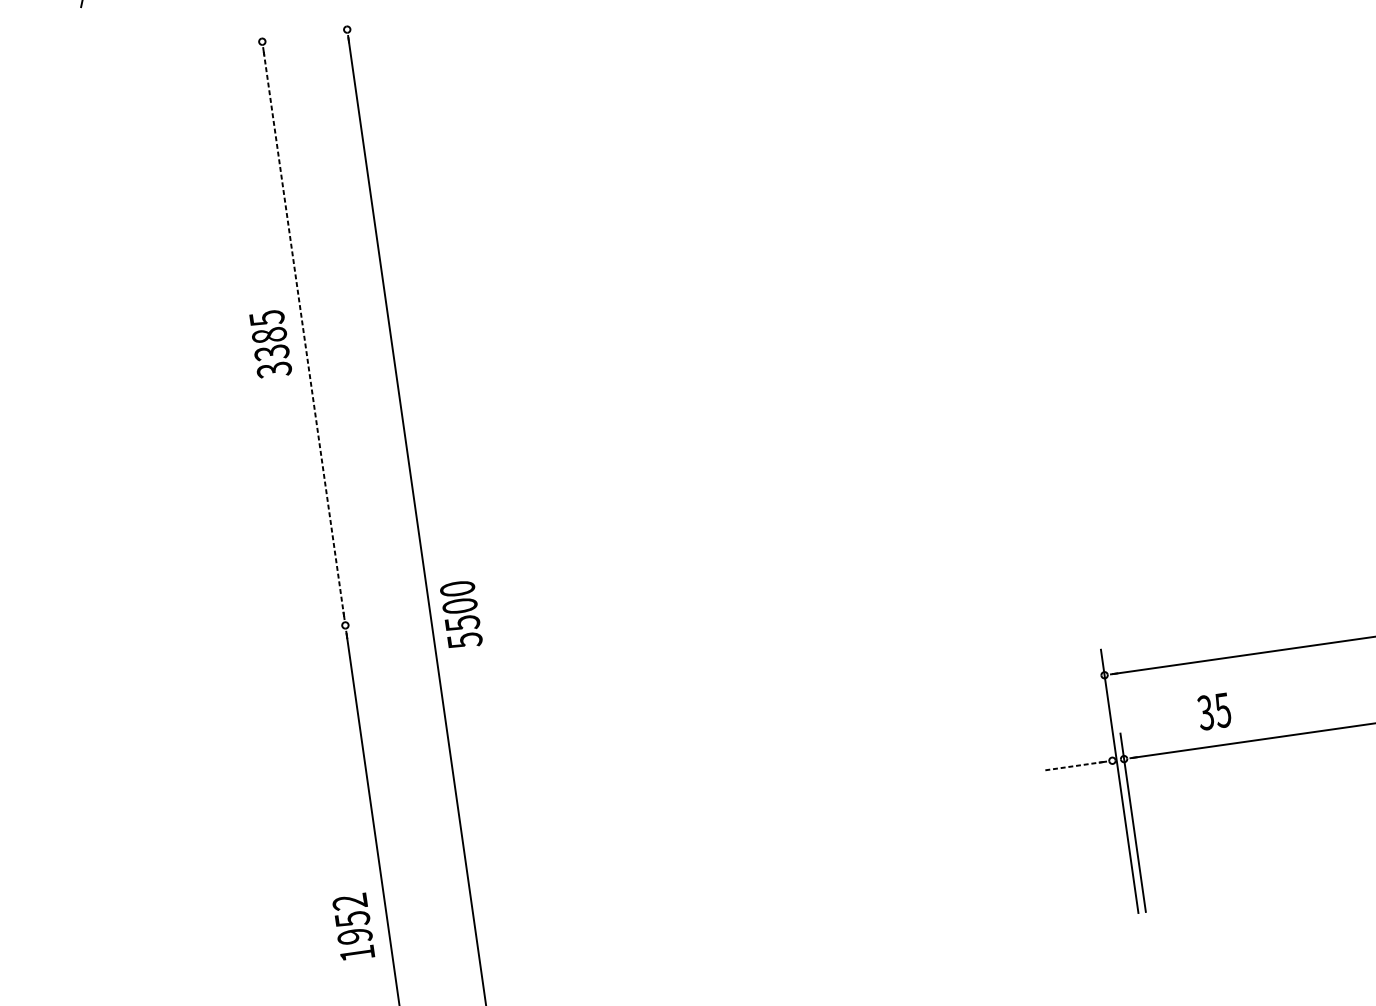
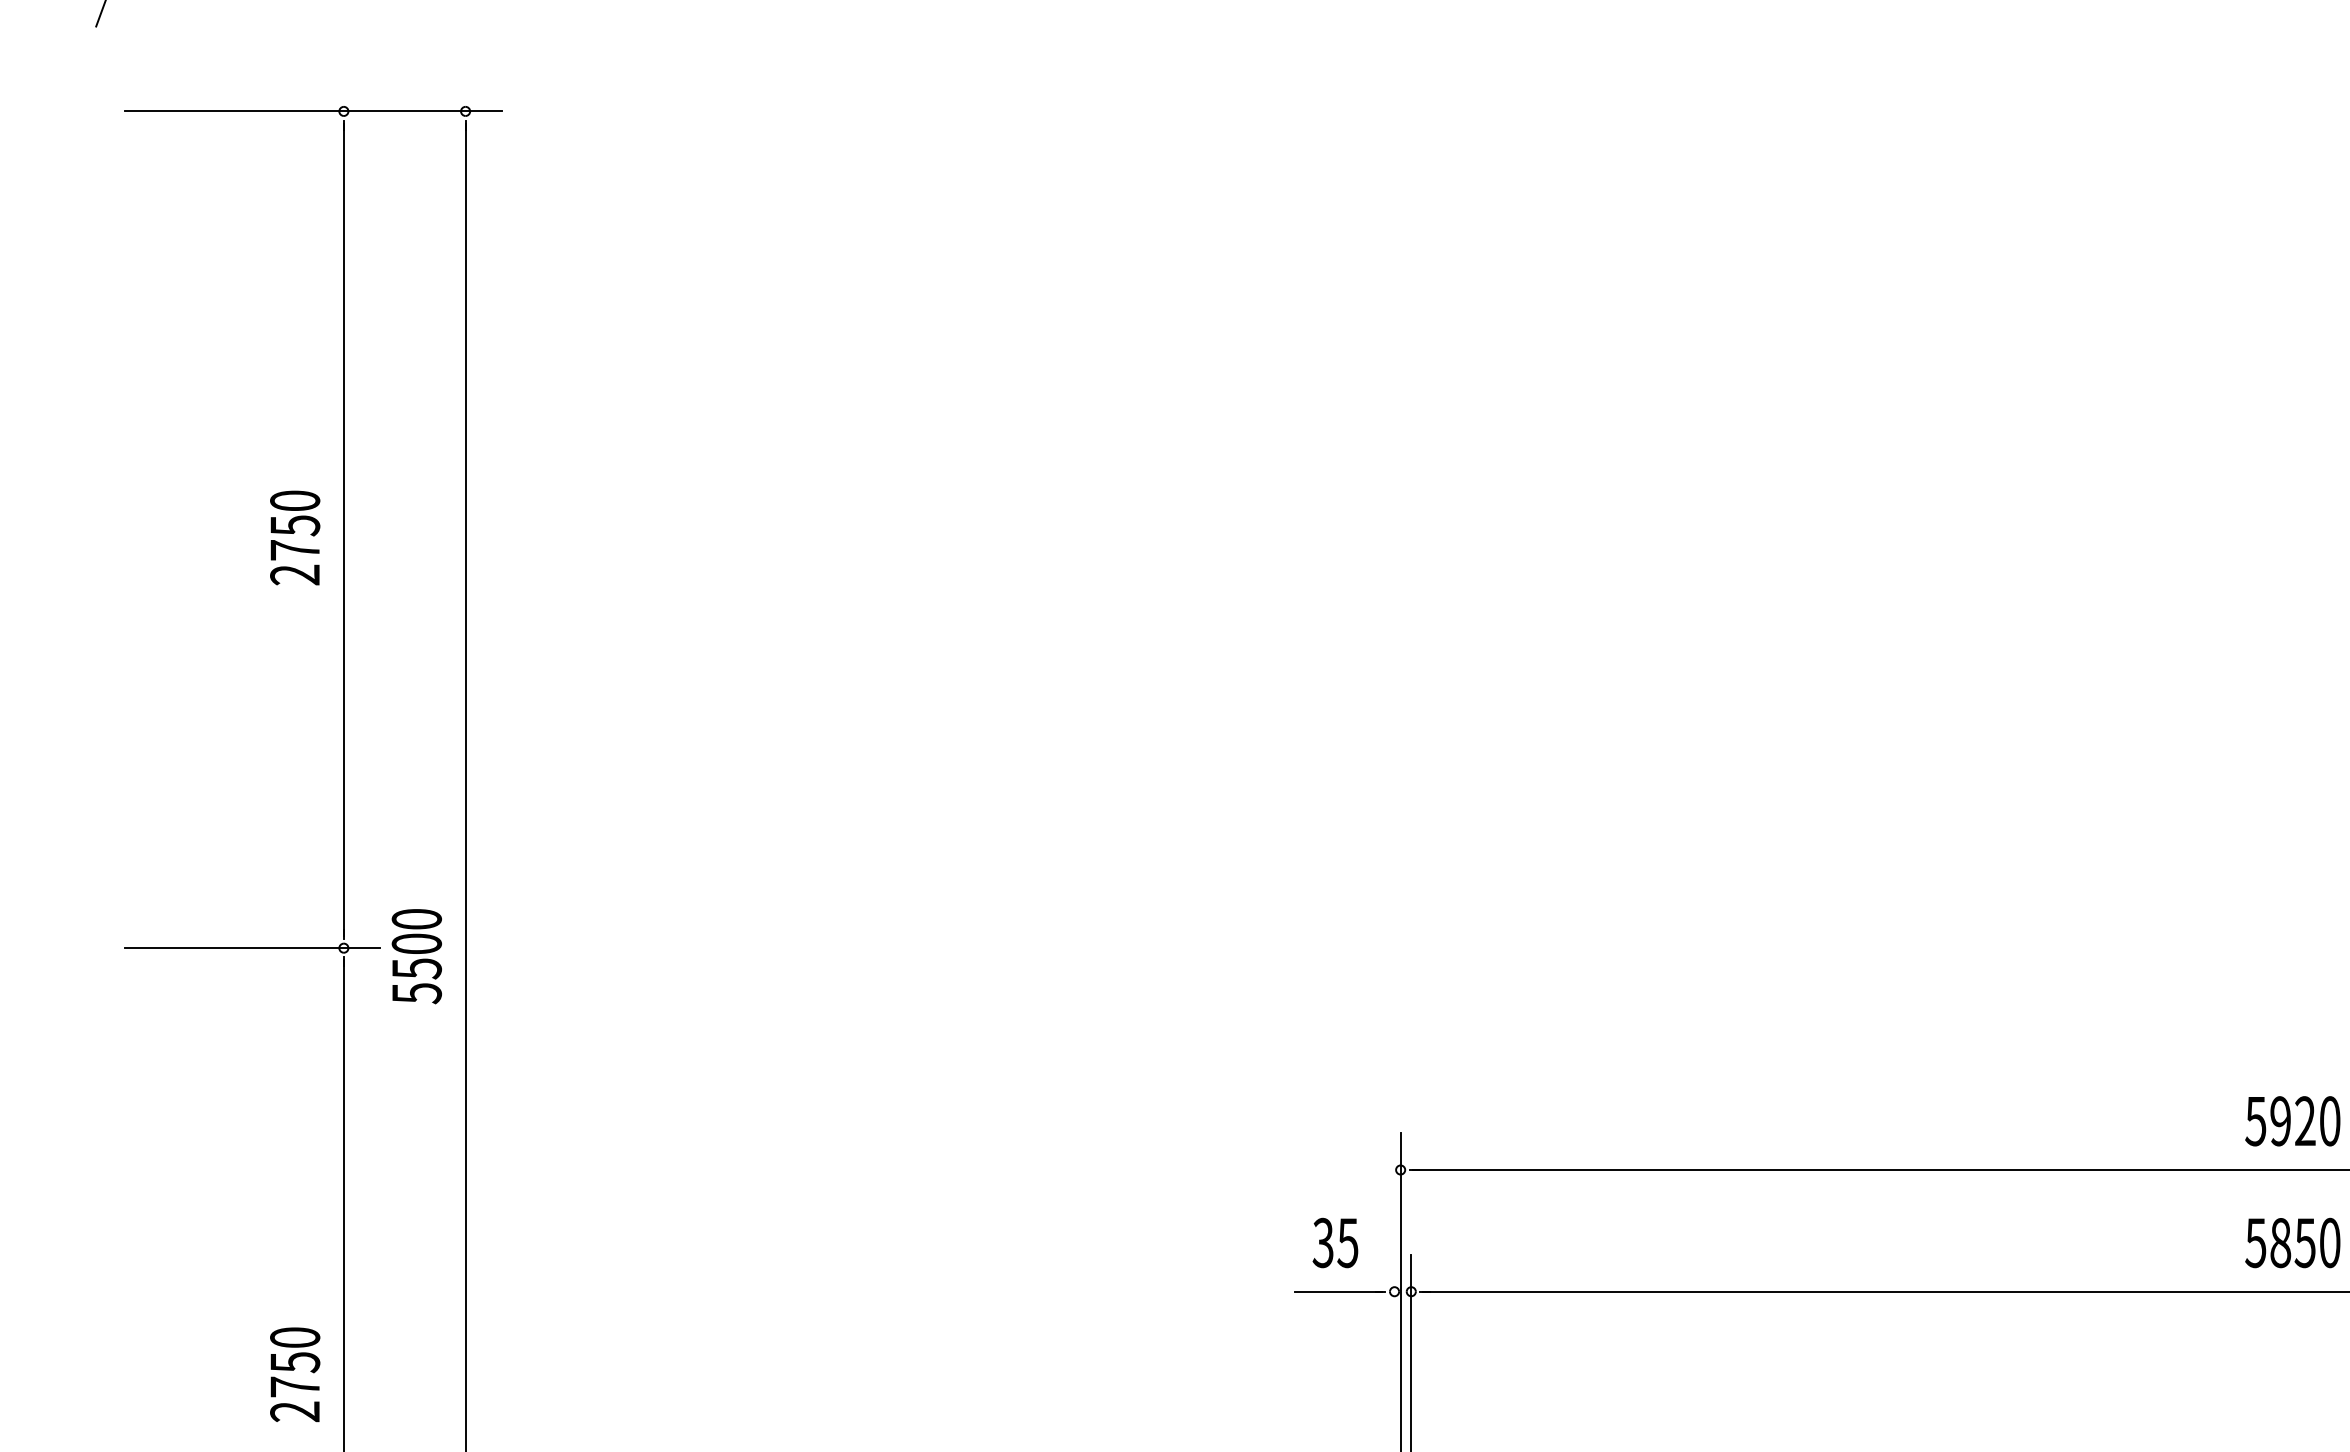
line: (241, 44) -> (313, 111), added
line: (303, 333) -> (343, 529), dashed -> solid
text: (270, 343) -> (295, 537), 3385 -> 2750
text: (461, 614) -> (416, 956), moved
line: (281, 634) -> (252, 948), added
text: (1214, 711) -> (1335, 1242), moved
line: (1073, 766) -> (1338, 1291), dashed -> solid
text: (353, 927) -> (295, 1374), 1952 -> 2750

